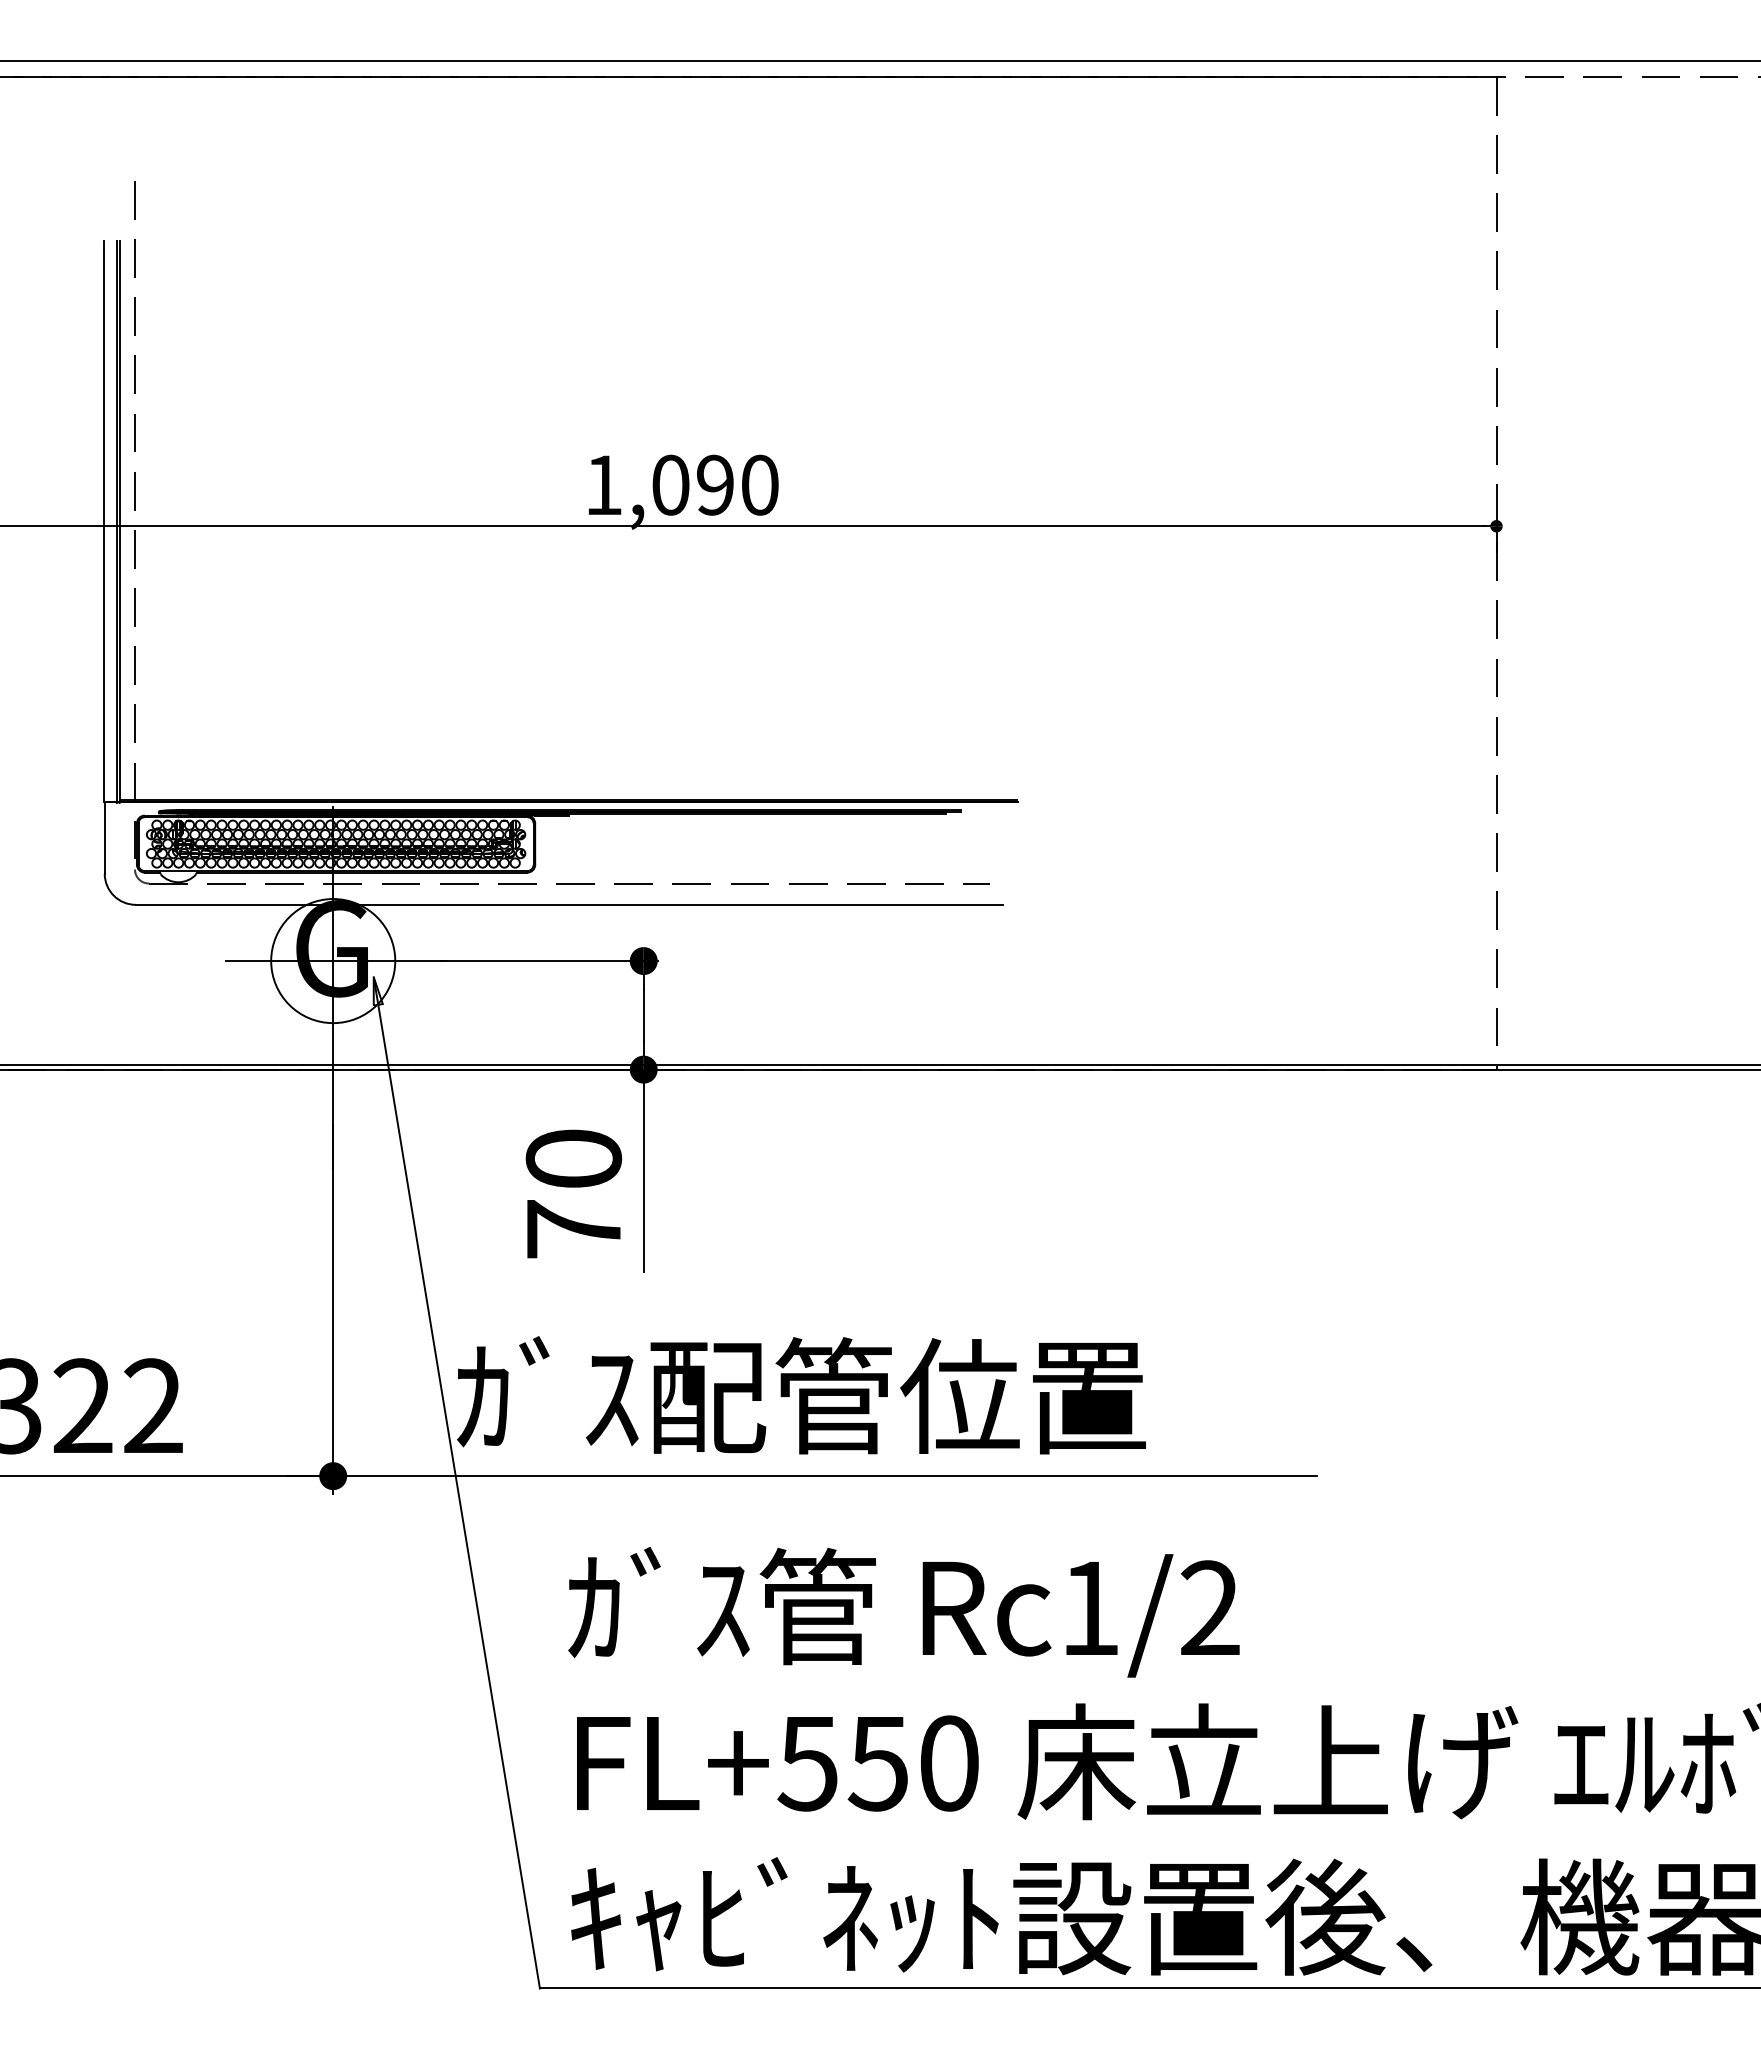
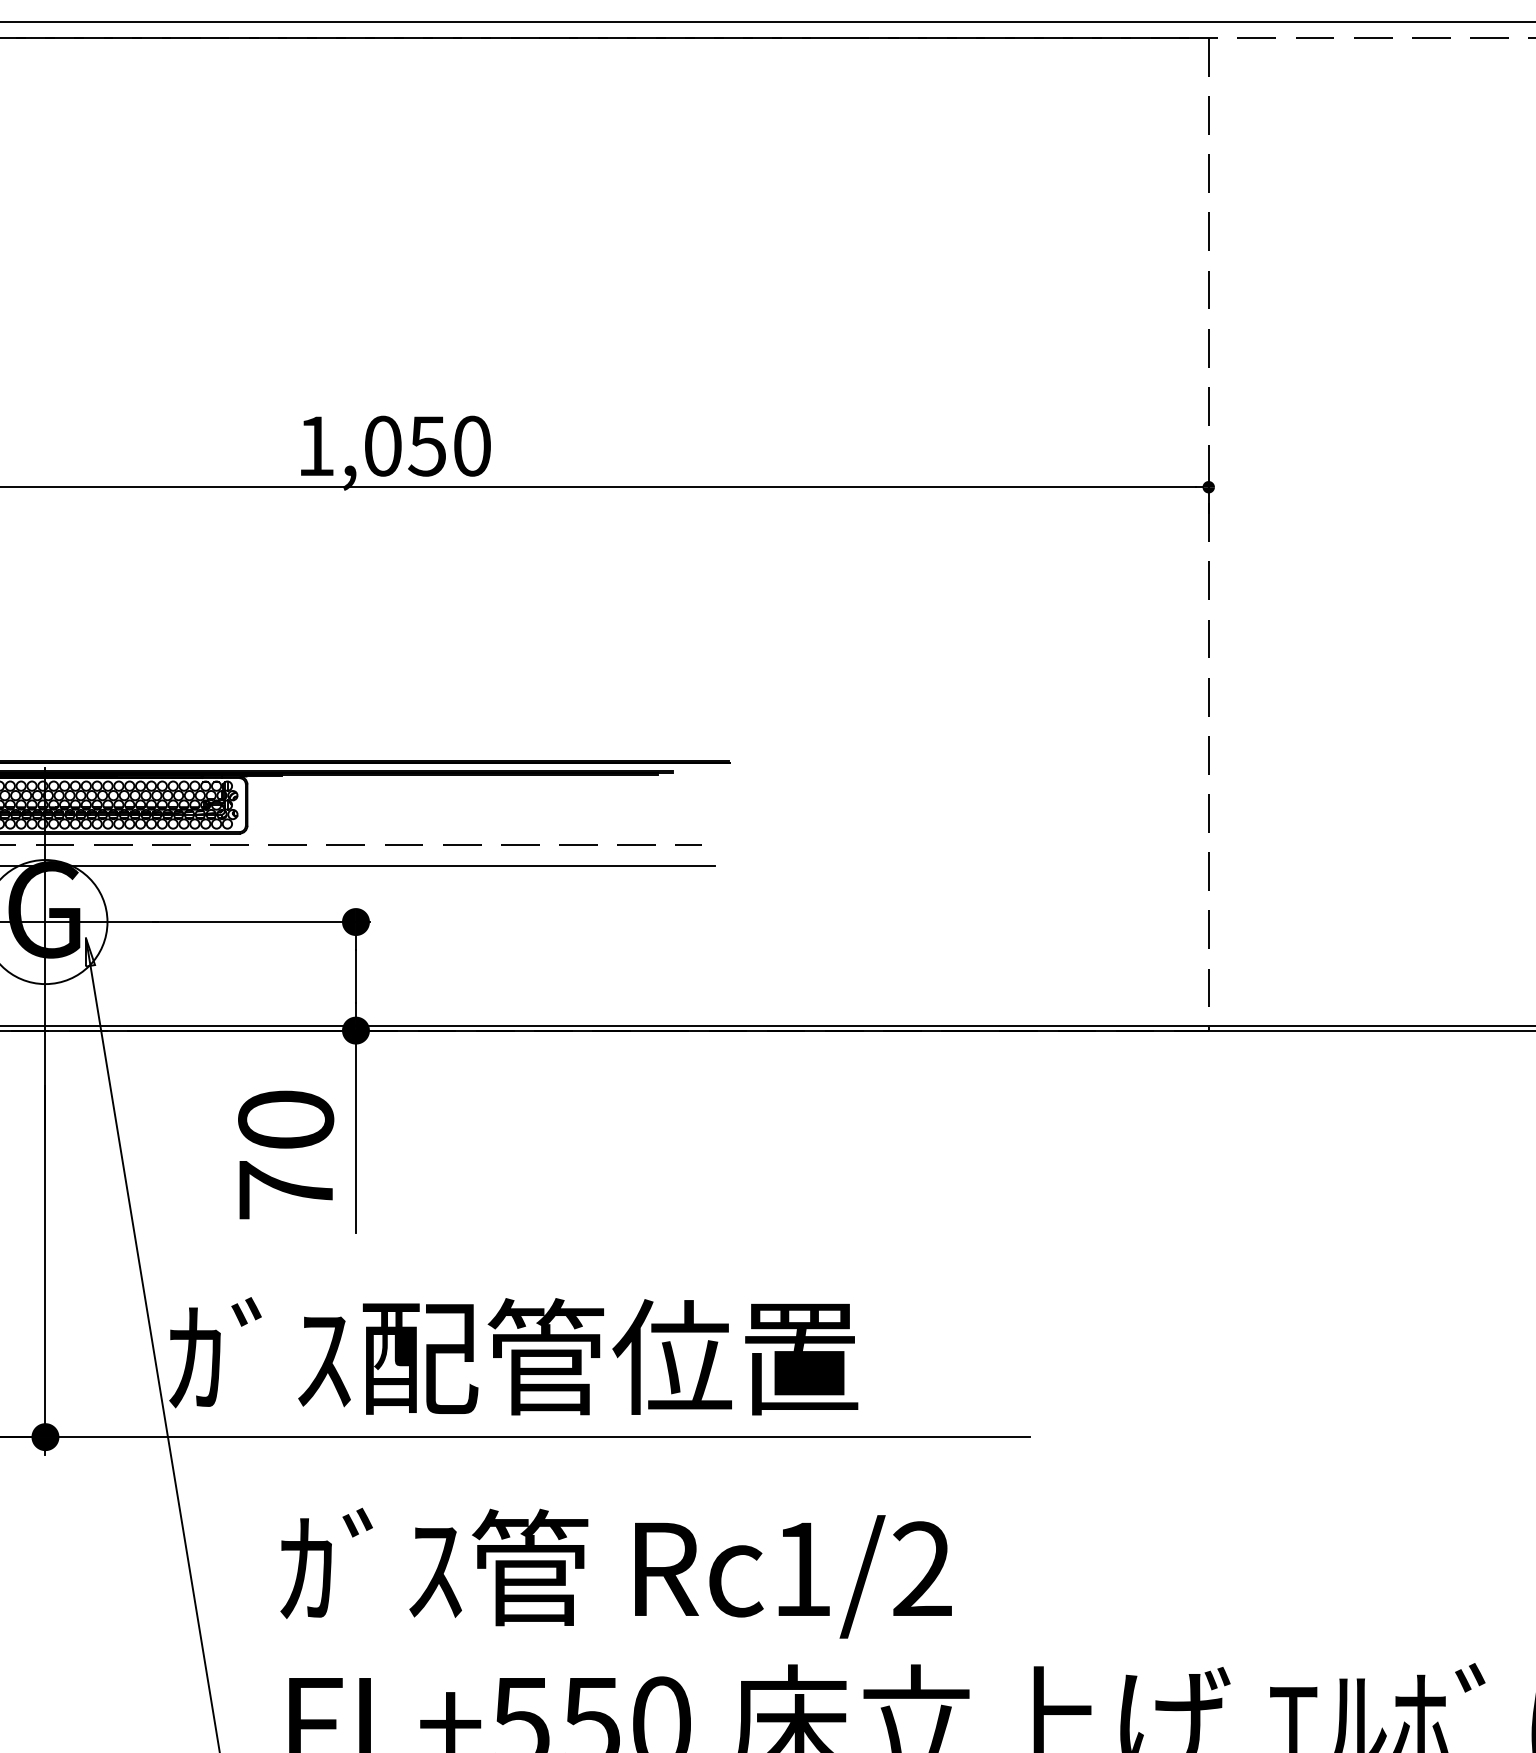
text: (714, 484) -> (426, 445), 1,090 -> 1,050

